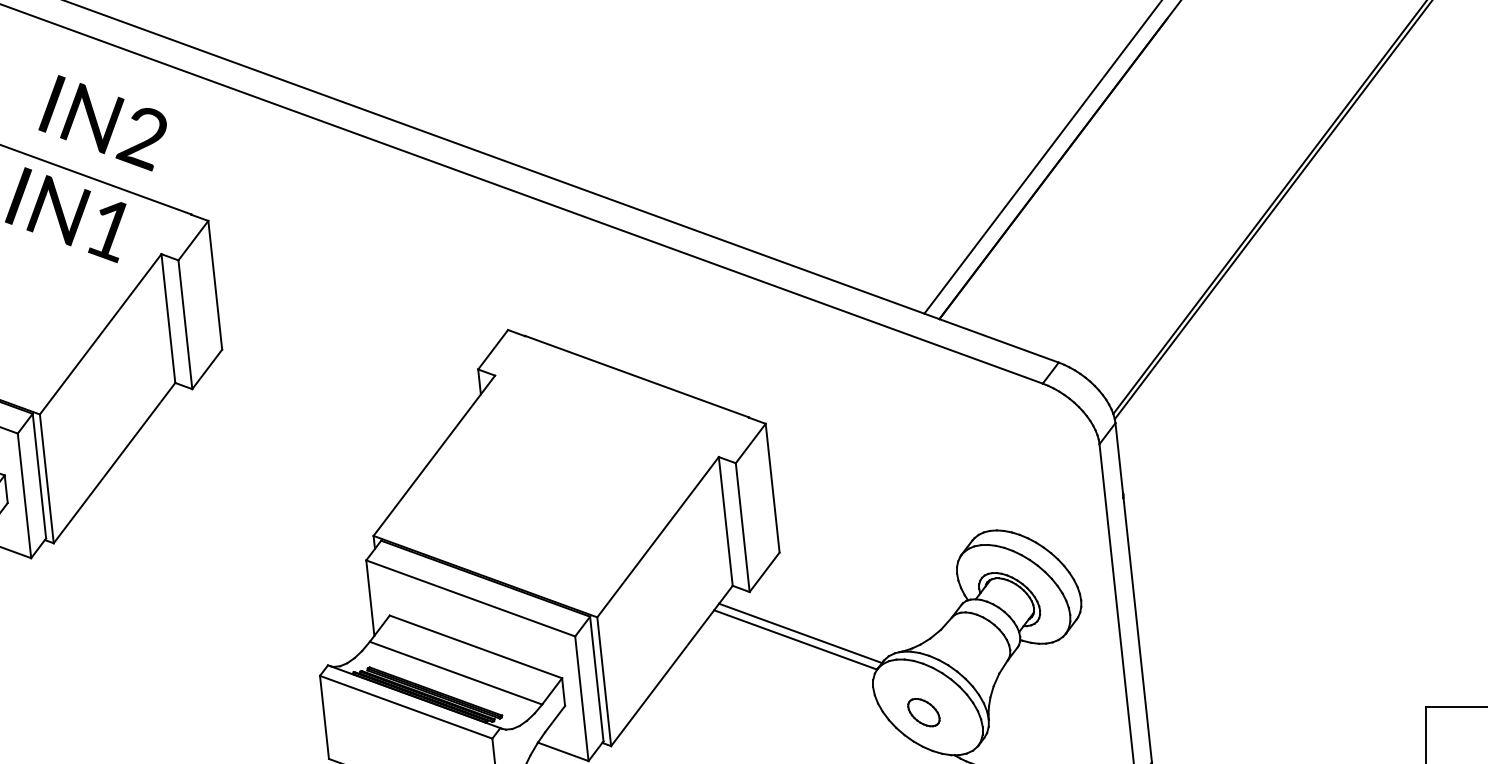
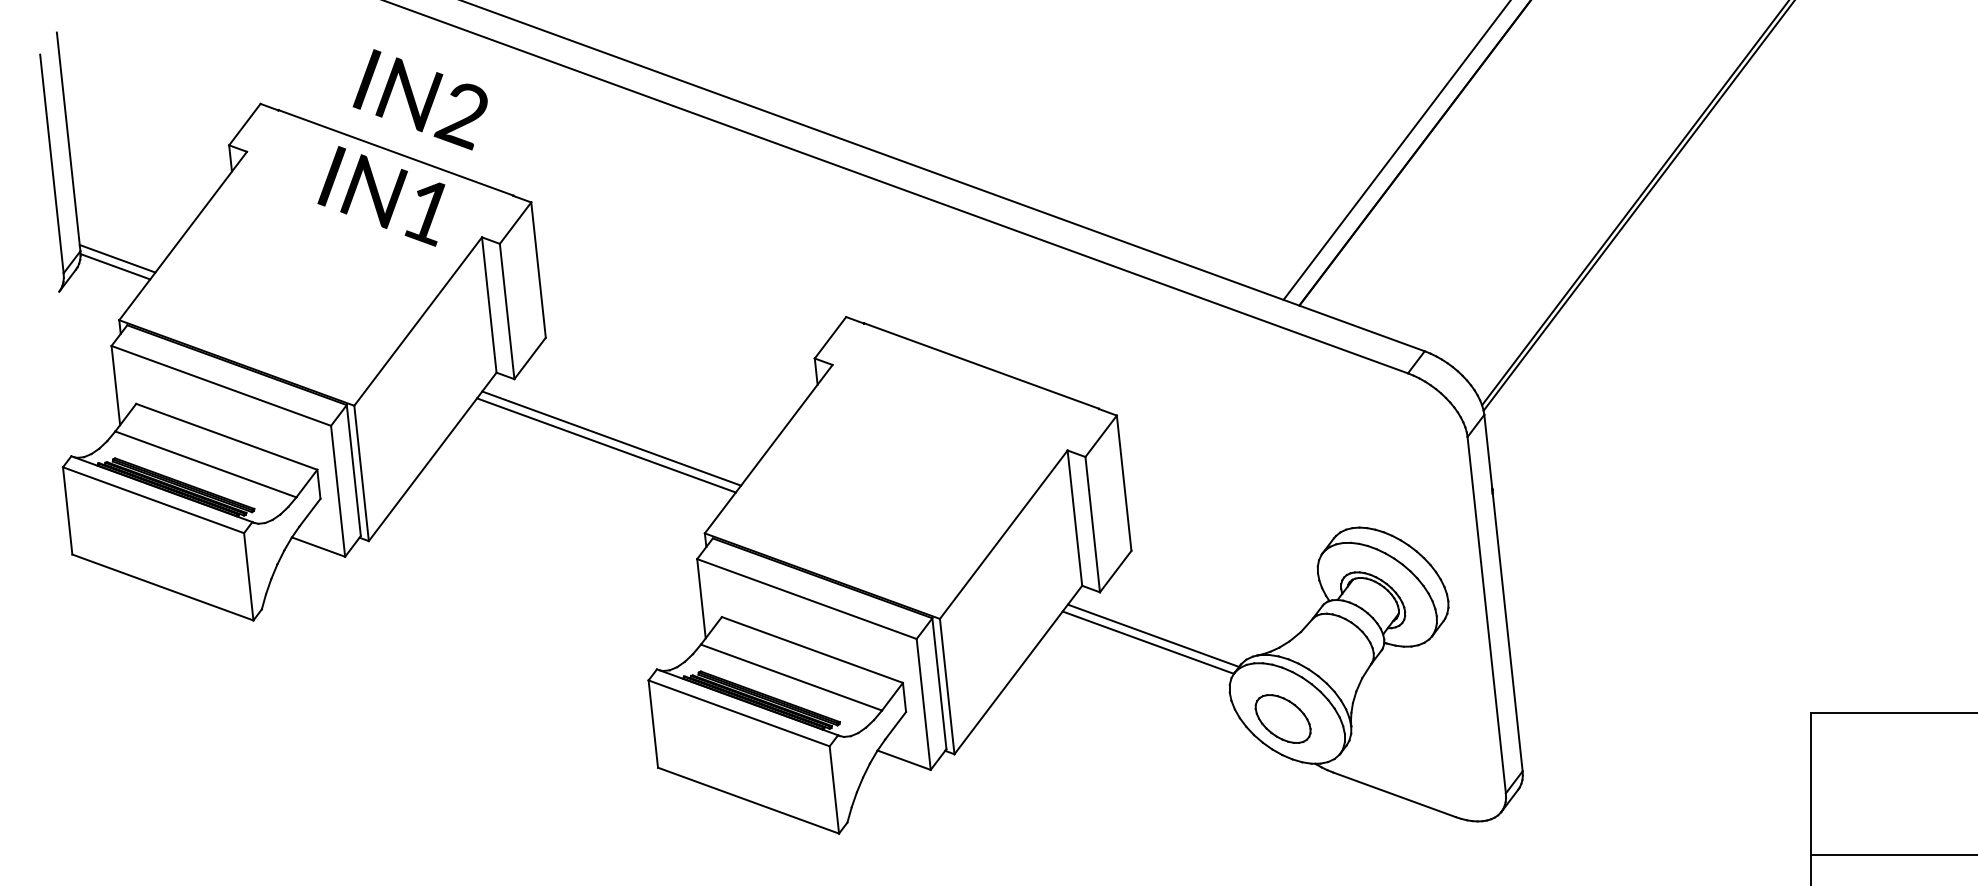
line: (284, 445) -> (611, 438), added
line: (279, 452) -> (606, 445), added
part: (923, 712) -> (1282, 718), size x1.67

